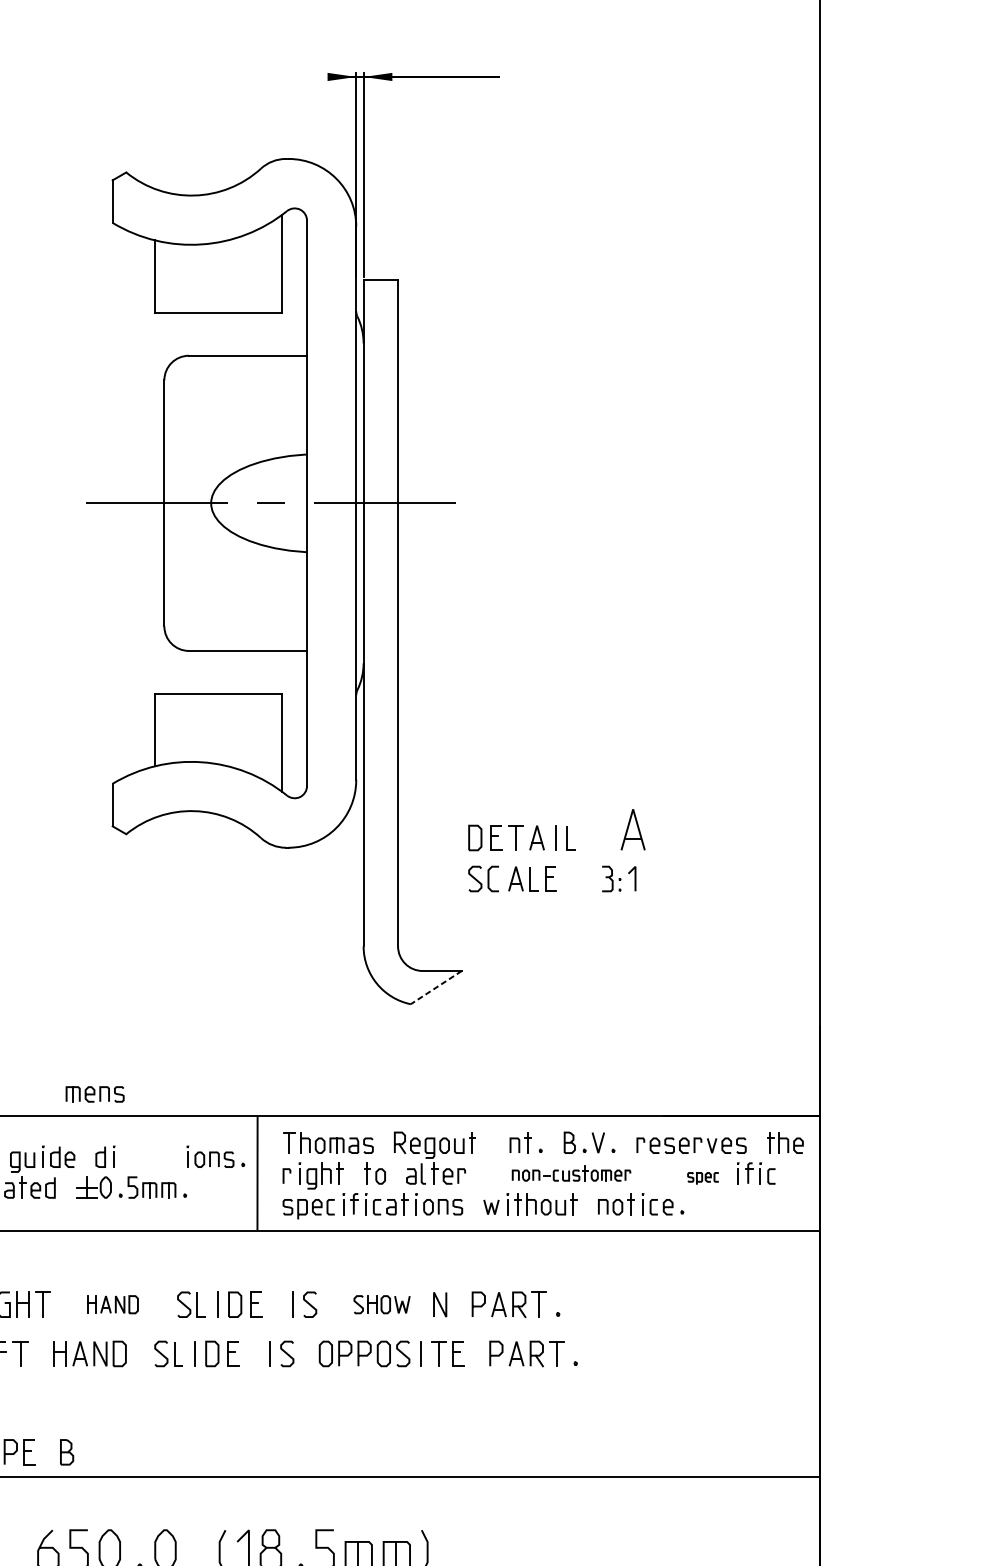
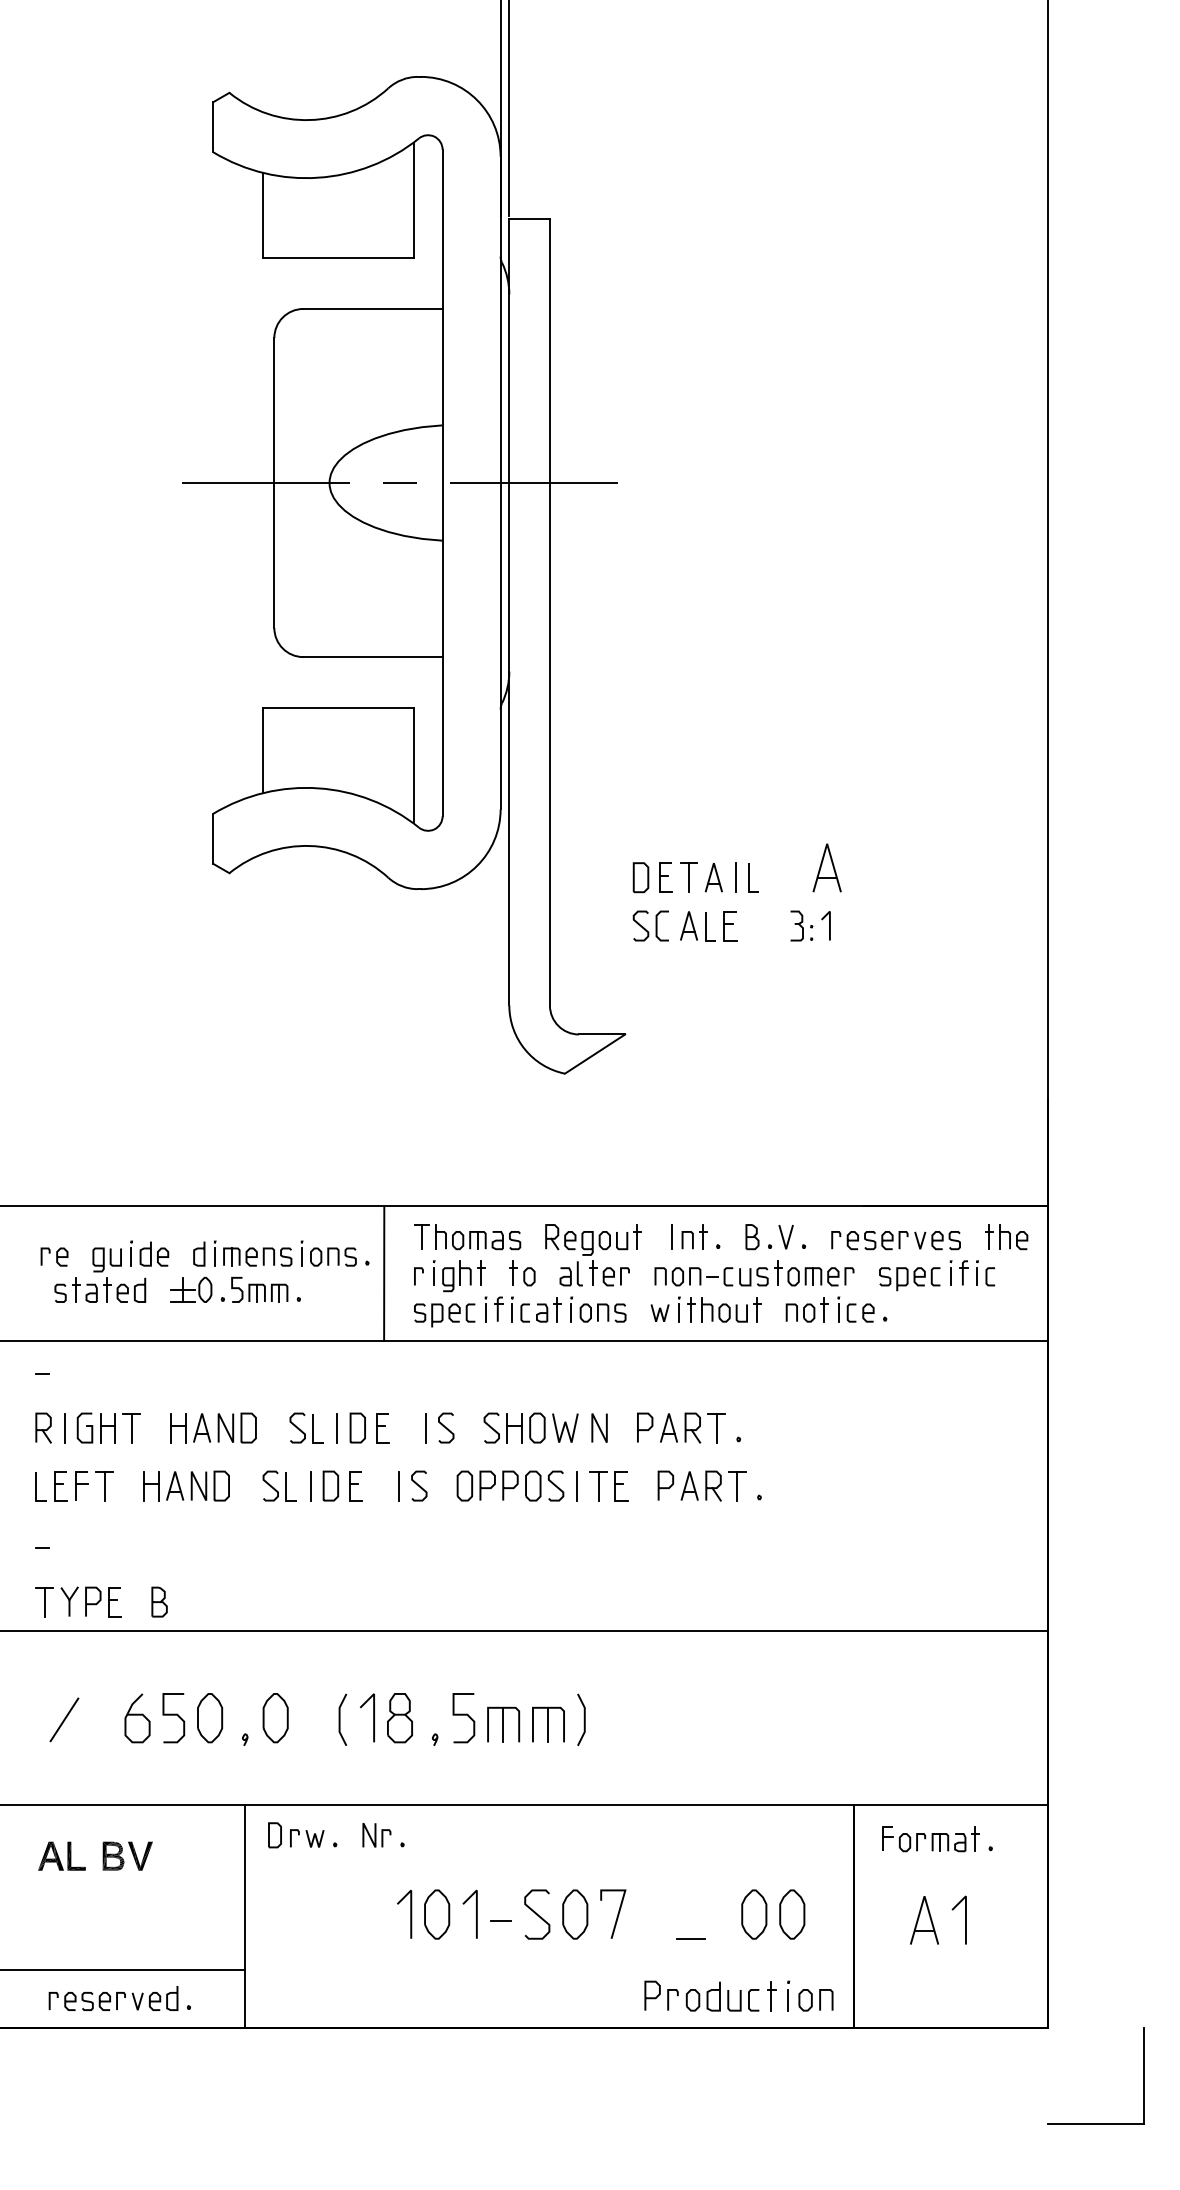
line: (436, 987) -> (595, 1054), dashed -> solid
part: (94, 1093) -> (257, 1256), moved
line: (501, 1143) -> (671, 1237), added
part: (571, 1173) -> (754, 1273), size x1.43
part: (702, 1178) -> (909, 1279), size x1.67
part: (112, 1304) -> (213, 1427), size x1.43
part: (381, 1304) -> (530, 1427), size x1.43

